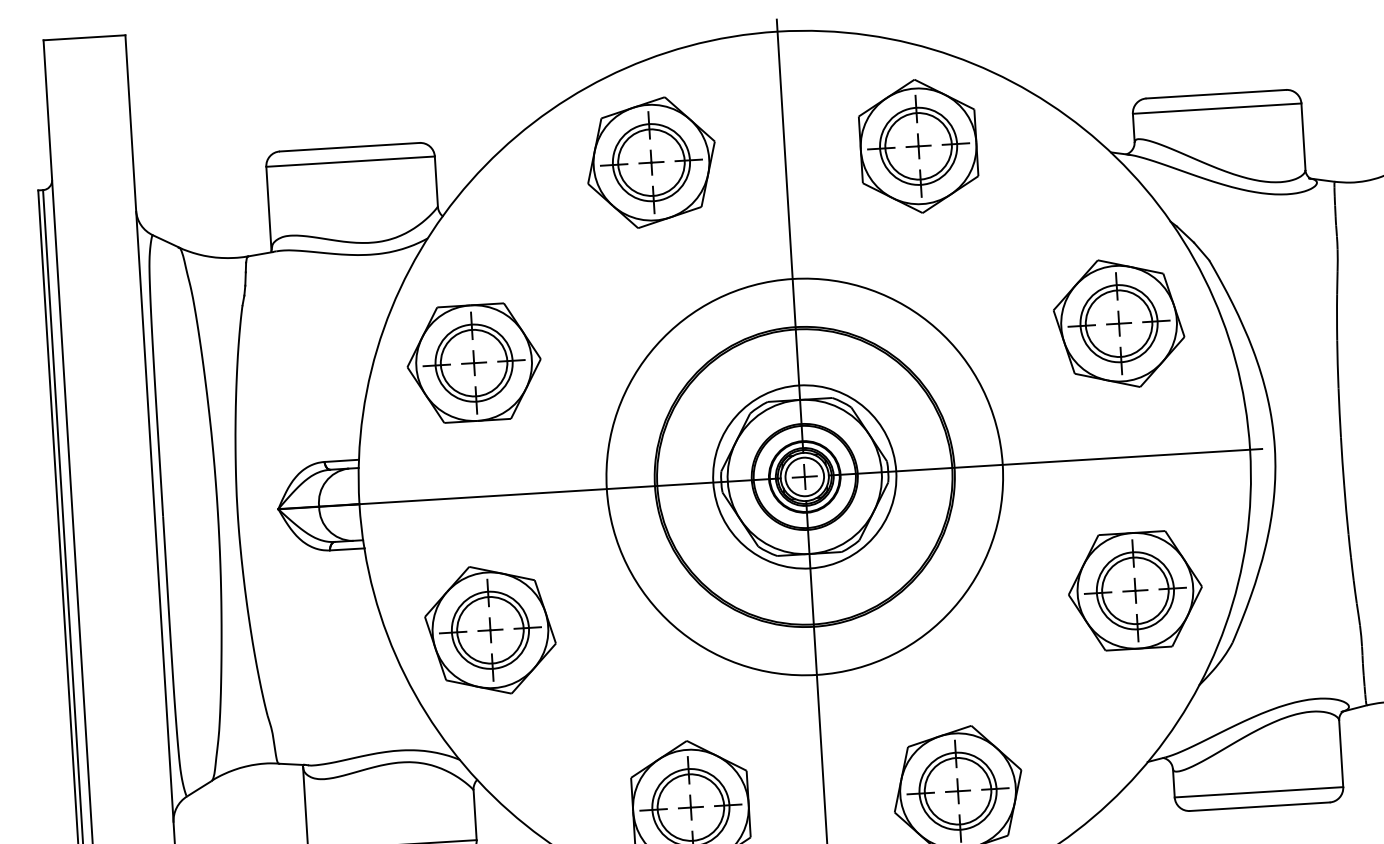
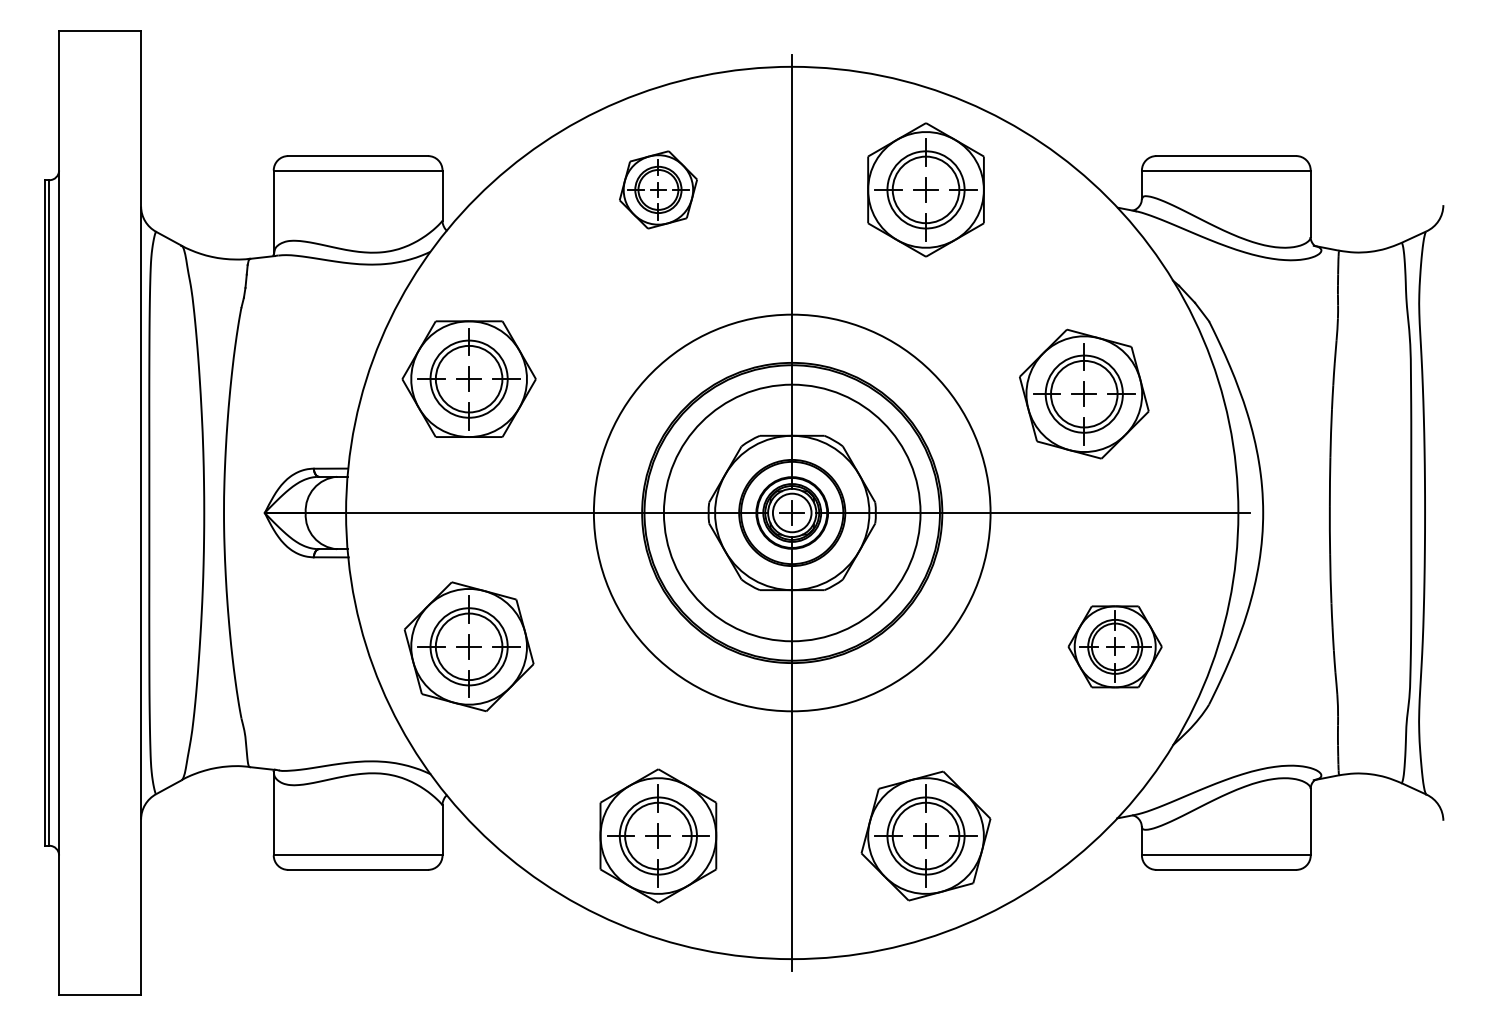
part: (651, 162) -> (658, 189), size x0.6
part: (1119, 323) -> (1084, 393), moved
circle: (804, 476) -> (791, 512), size x1.4
part: (1134, 590) -> (1114, 646), size x0.7

